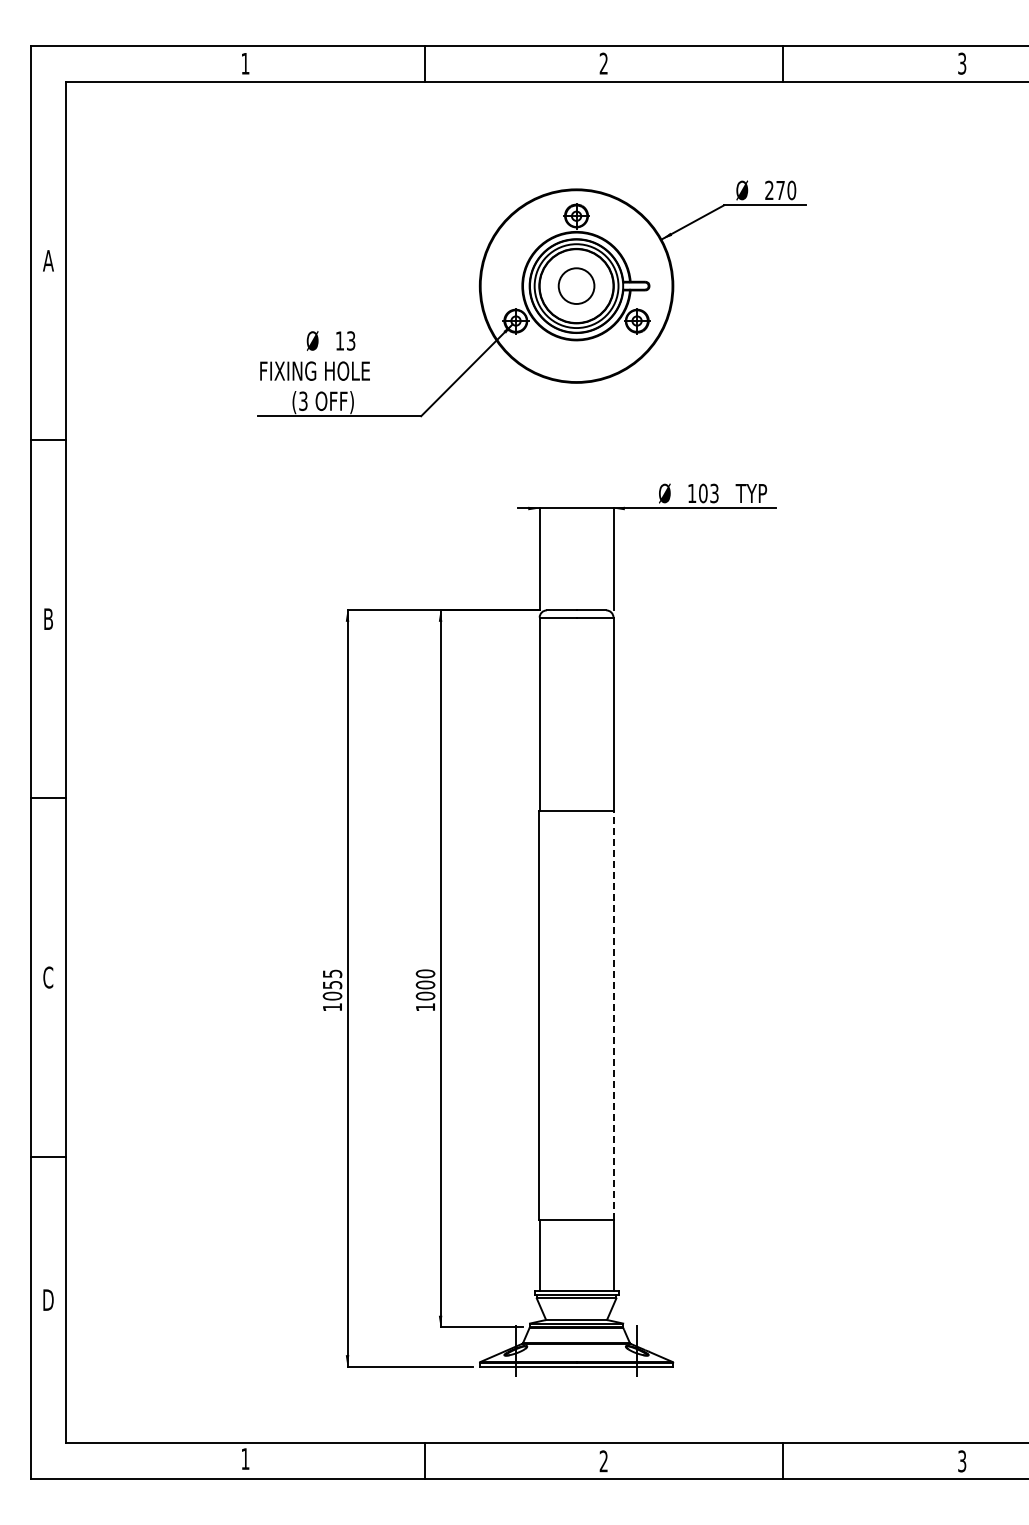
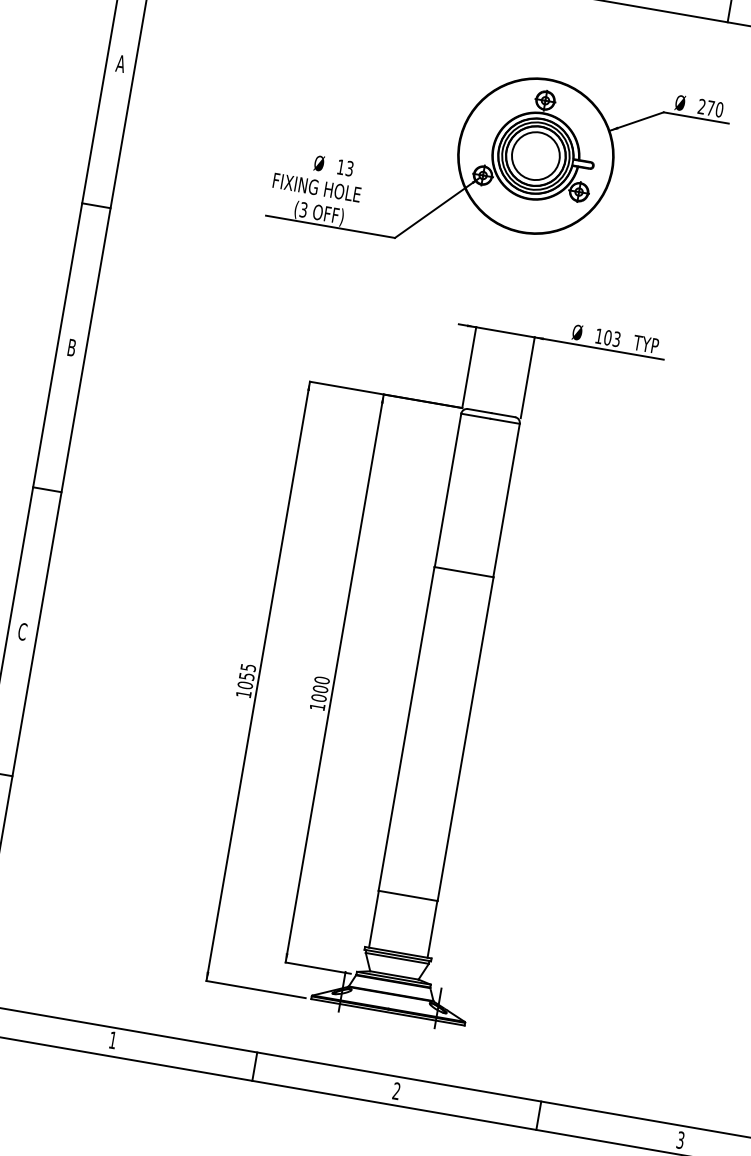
circle: (576, 285) -> (535, 155), size x1.67
line: (613, 1014) -> (465, 738), dashed -> solid

